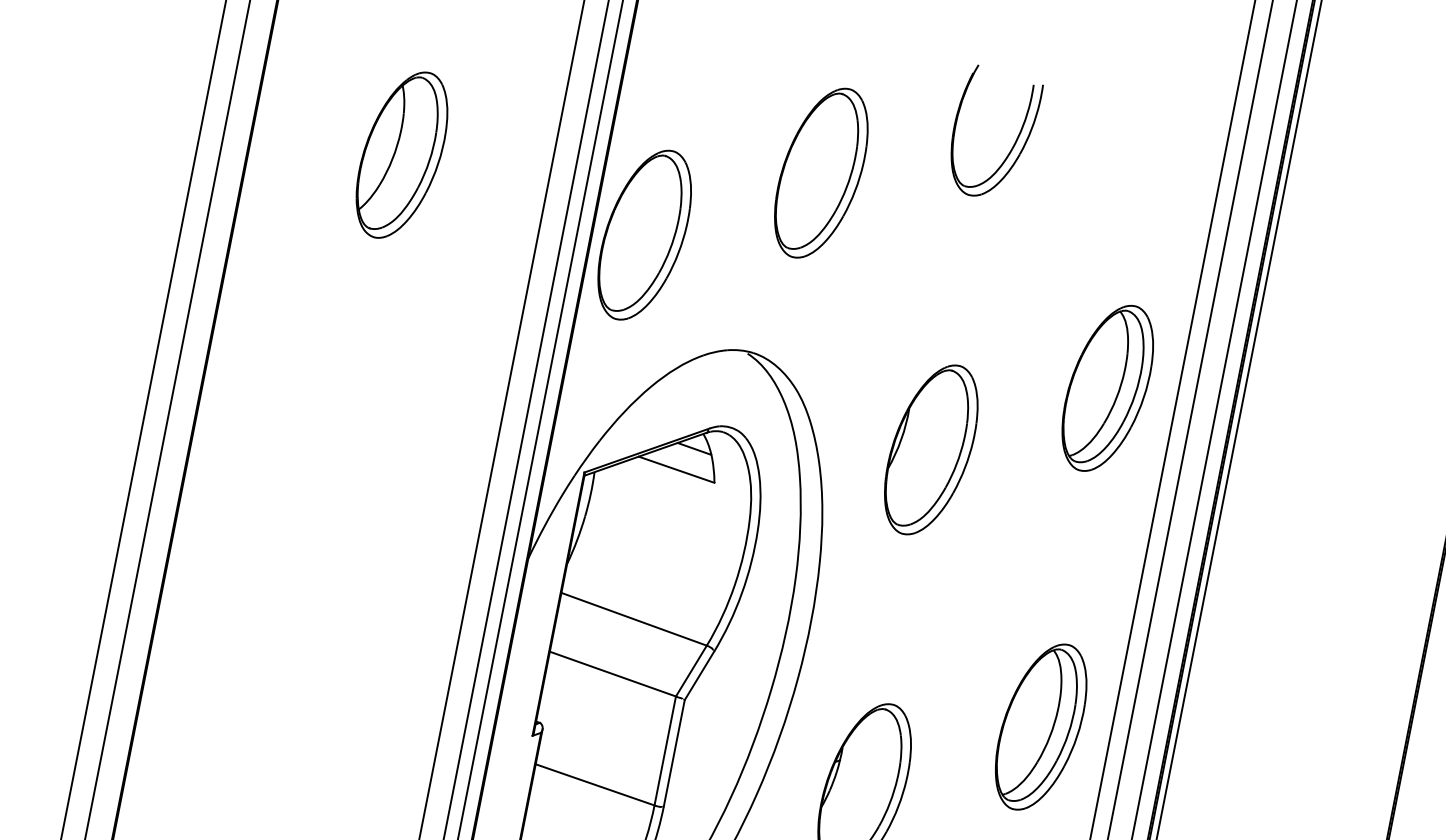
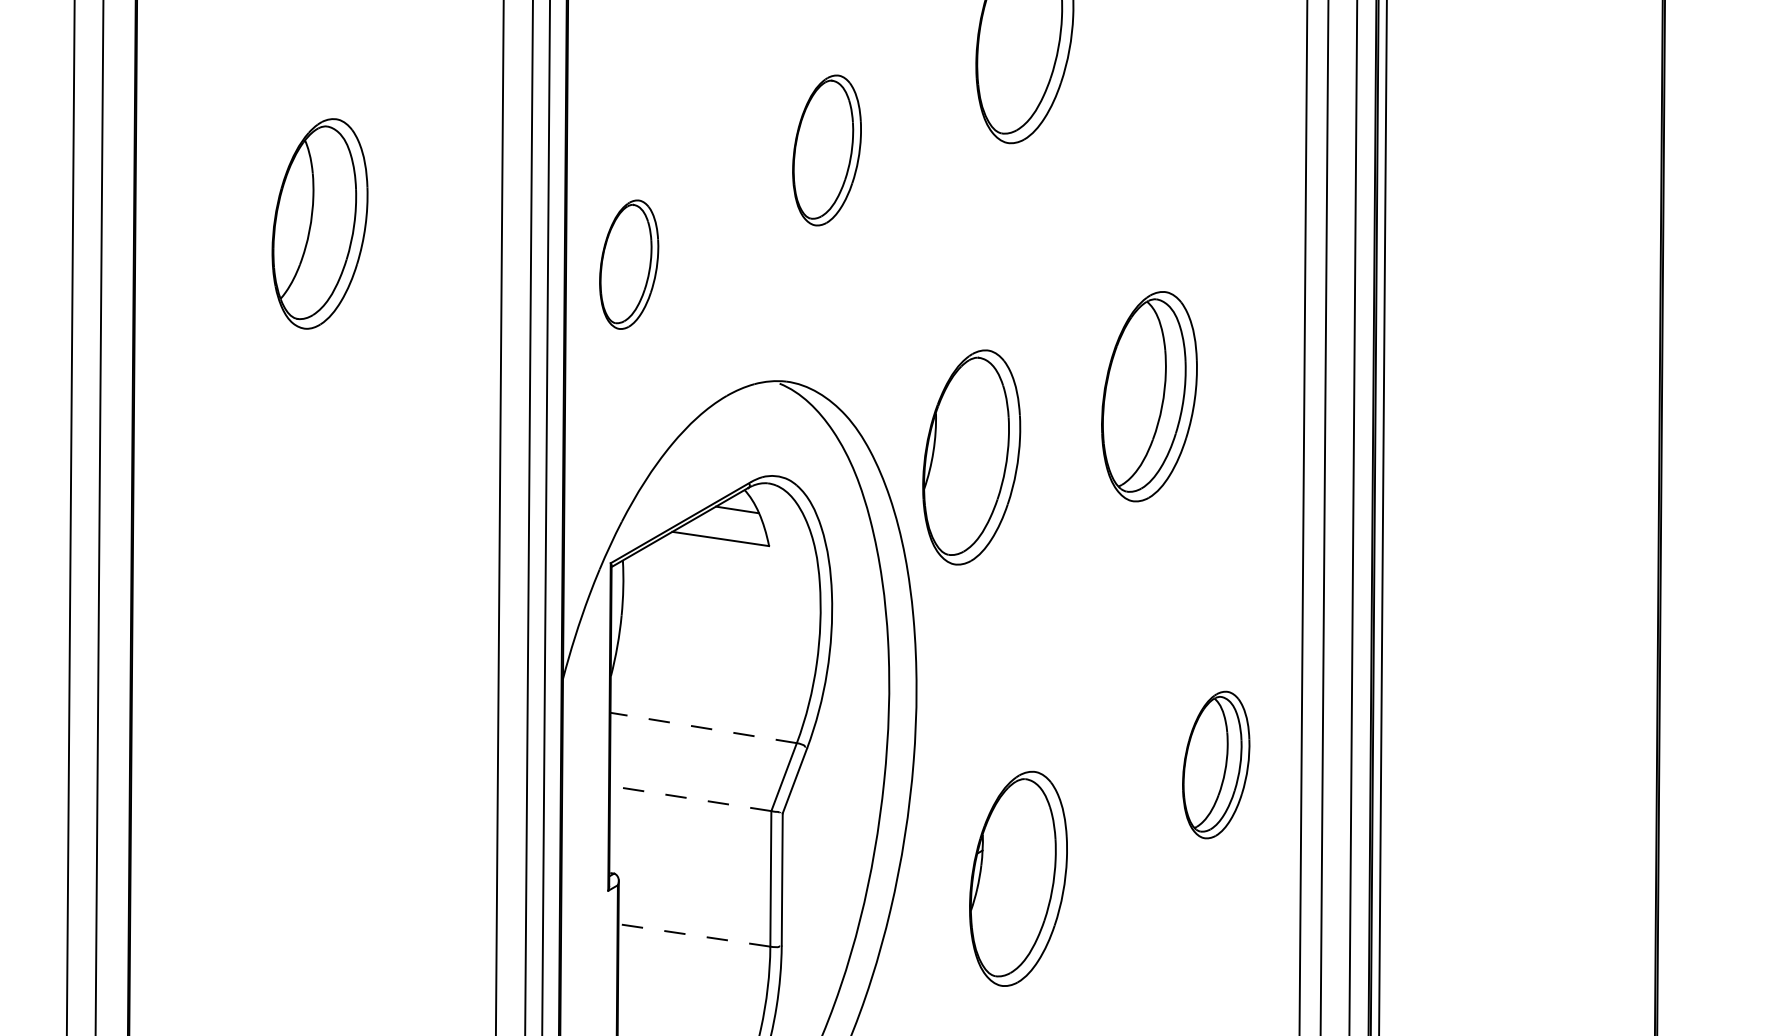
part: (820, 173) -> (826, 150), size x0.7
part: (644, 234) -> (628, 264), size x0.6
part: (1107, 388) -> (1149, 396), moved
part: (931, 449) -> (971, 457), moved
line: (634, 618) -> (703, 727), solid -> dashed
line: (612, 674) -> (690, 798), solid -> dashed
part: (1040, 726) -> (1215, 764), size x0.7
line: (595, 784) -> (694, 935), solid -> dashed

